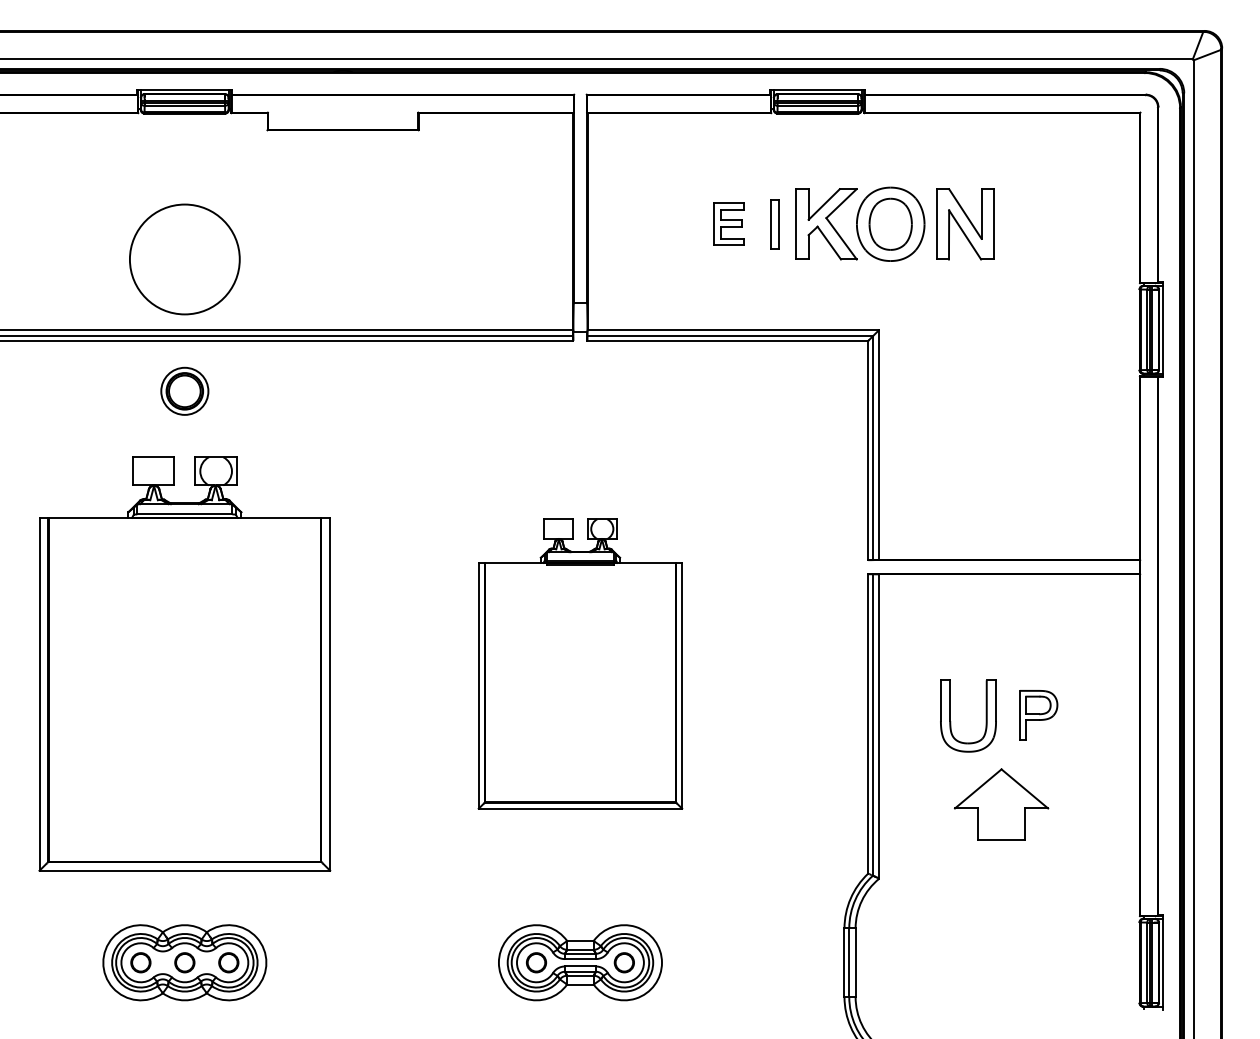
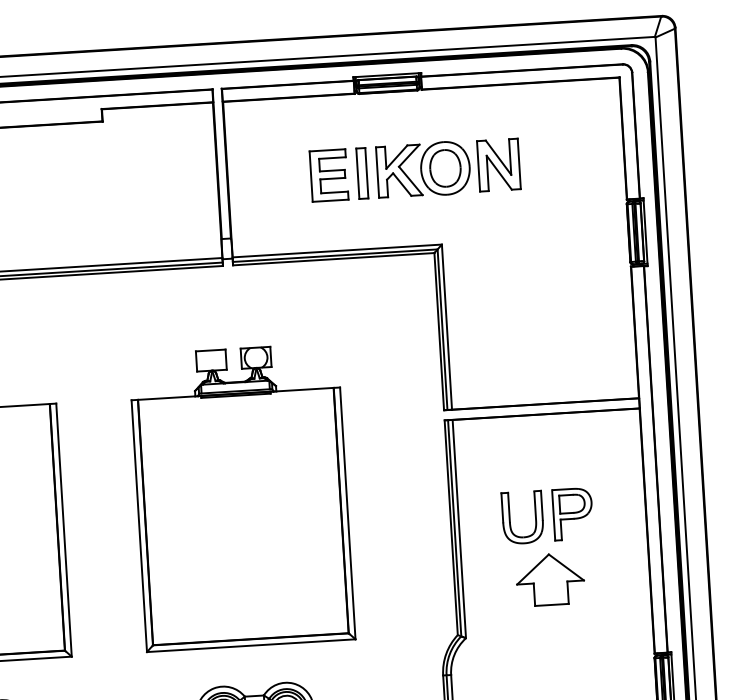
part: (728, 223) -> (329, 174), size x1.67
part: (774, 223) -> (362, 172), size x1.43
part: (580, 663) -> (242, 497), size x1.43
part: (1038, 715) -> (572, 514), size x1.43

